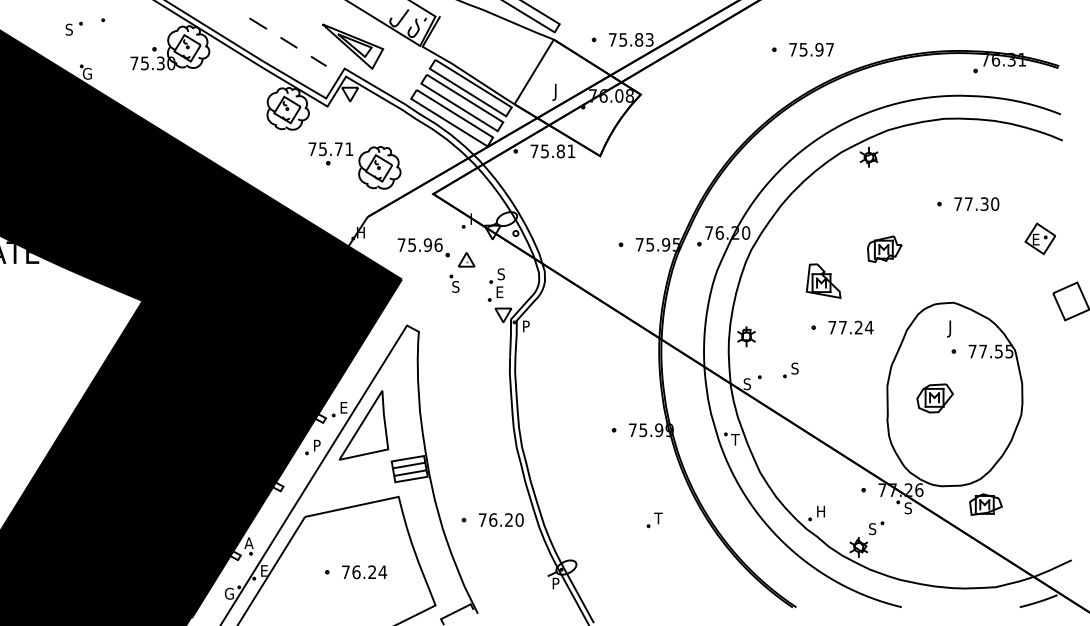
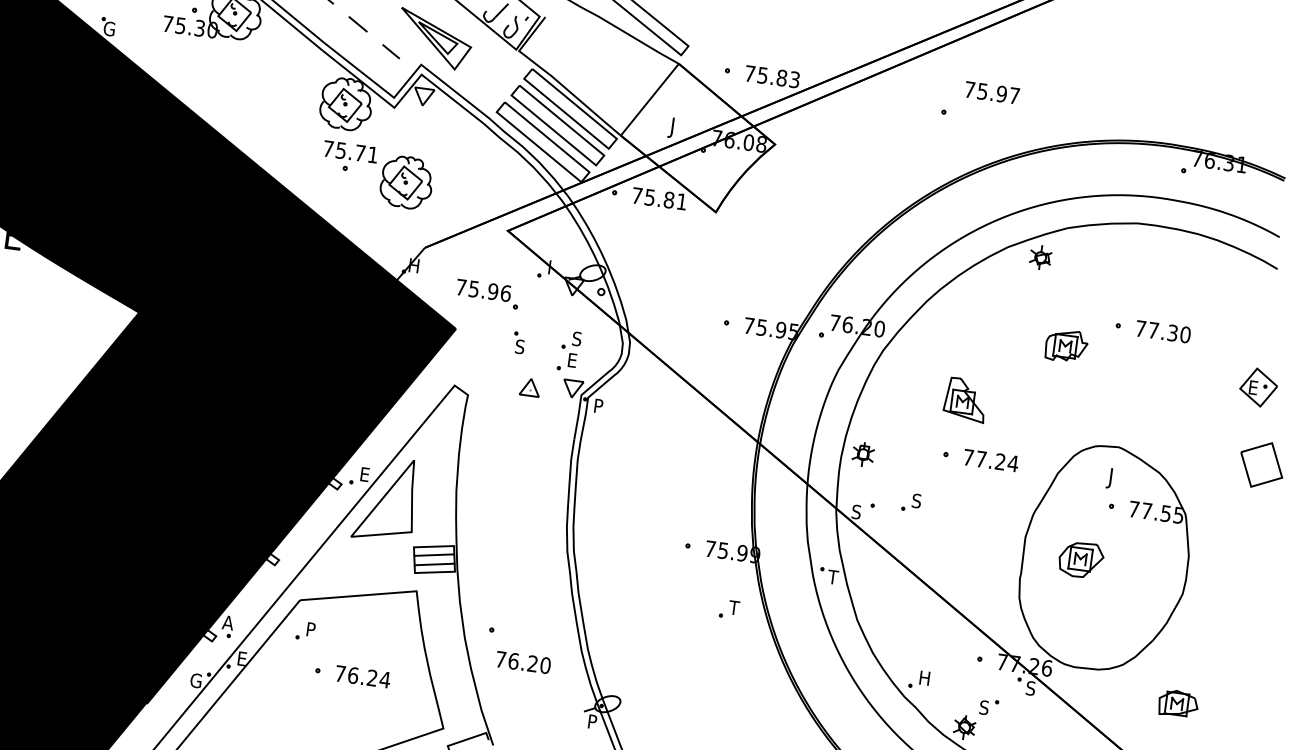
text: (811, 49) -> (992, 92), moved
part: (354, 165) -> (376, 175), moved
part: (1039, 238) -> (1257, 386), moved
part: (884, 248) -> (1066, 345), moved
part: (466, 259) -> (530, 387), moved
part: (312, 447) -> (305, 631), moved
part: (985, 504) -> (1177, 703), moved
text: (500, 519) -> (522, 661), moved
part: (654, 520) -> (729, 609), moved

